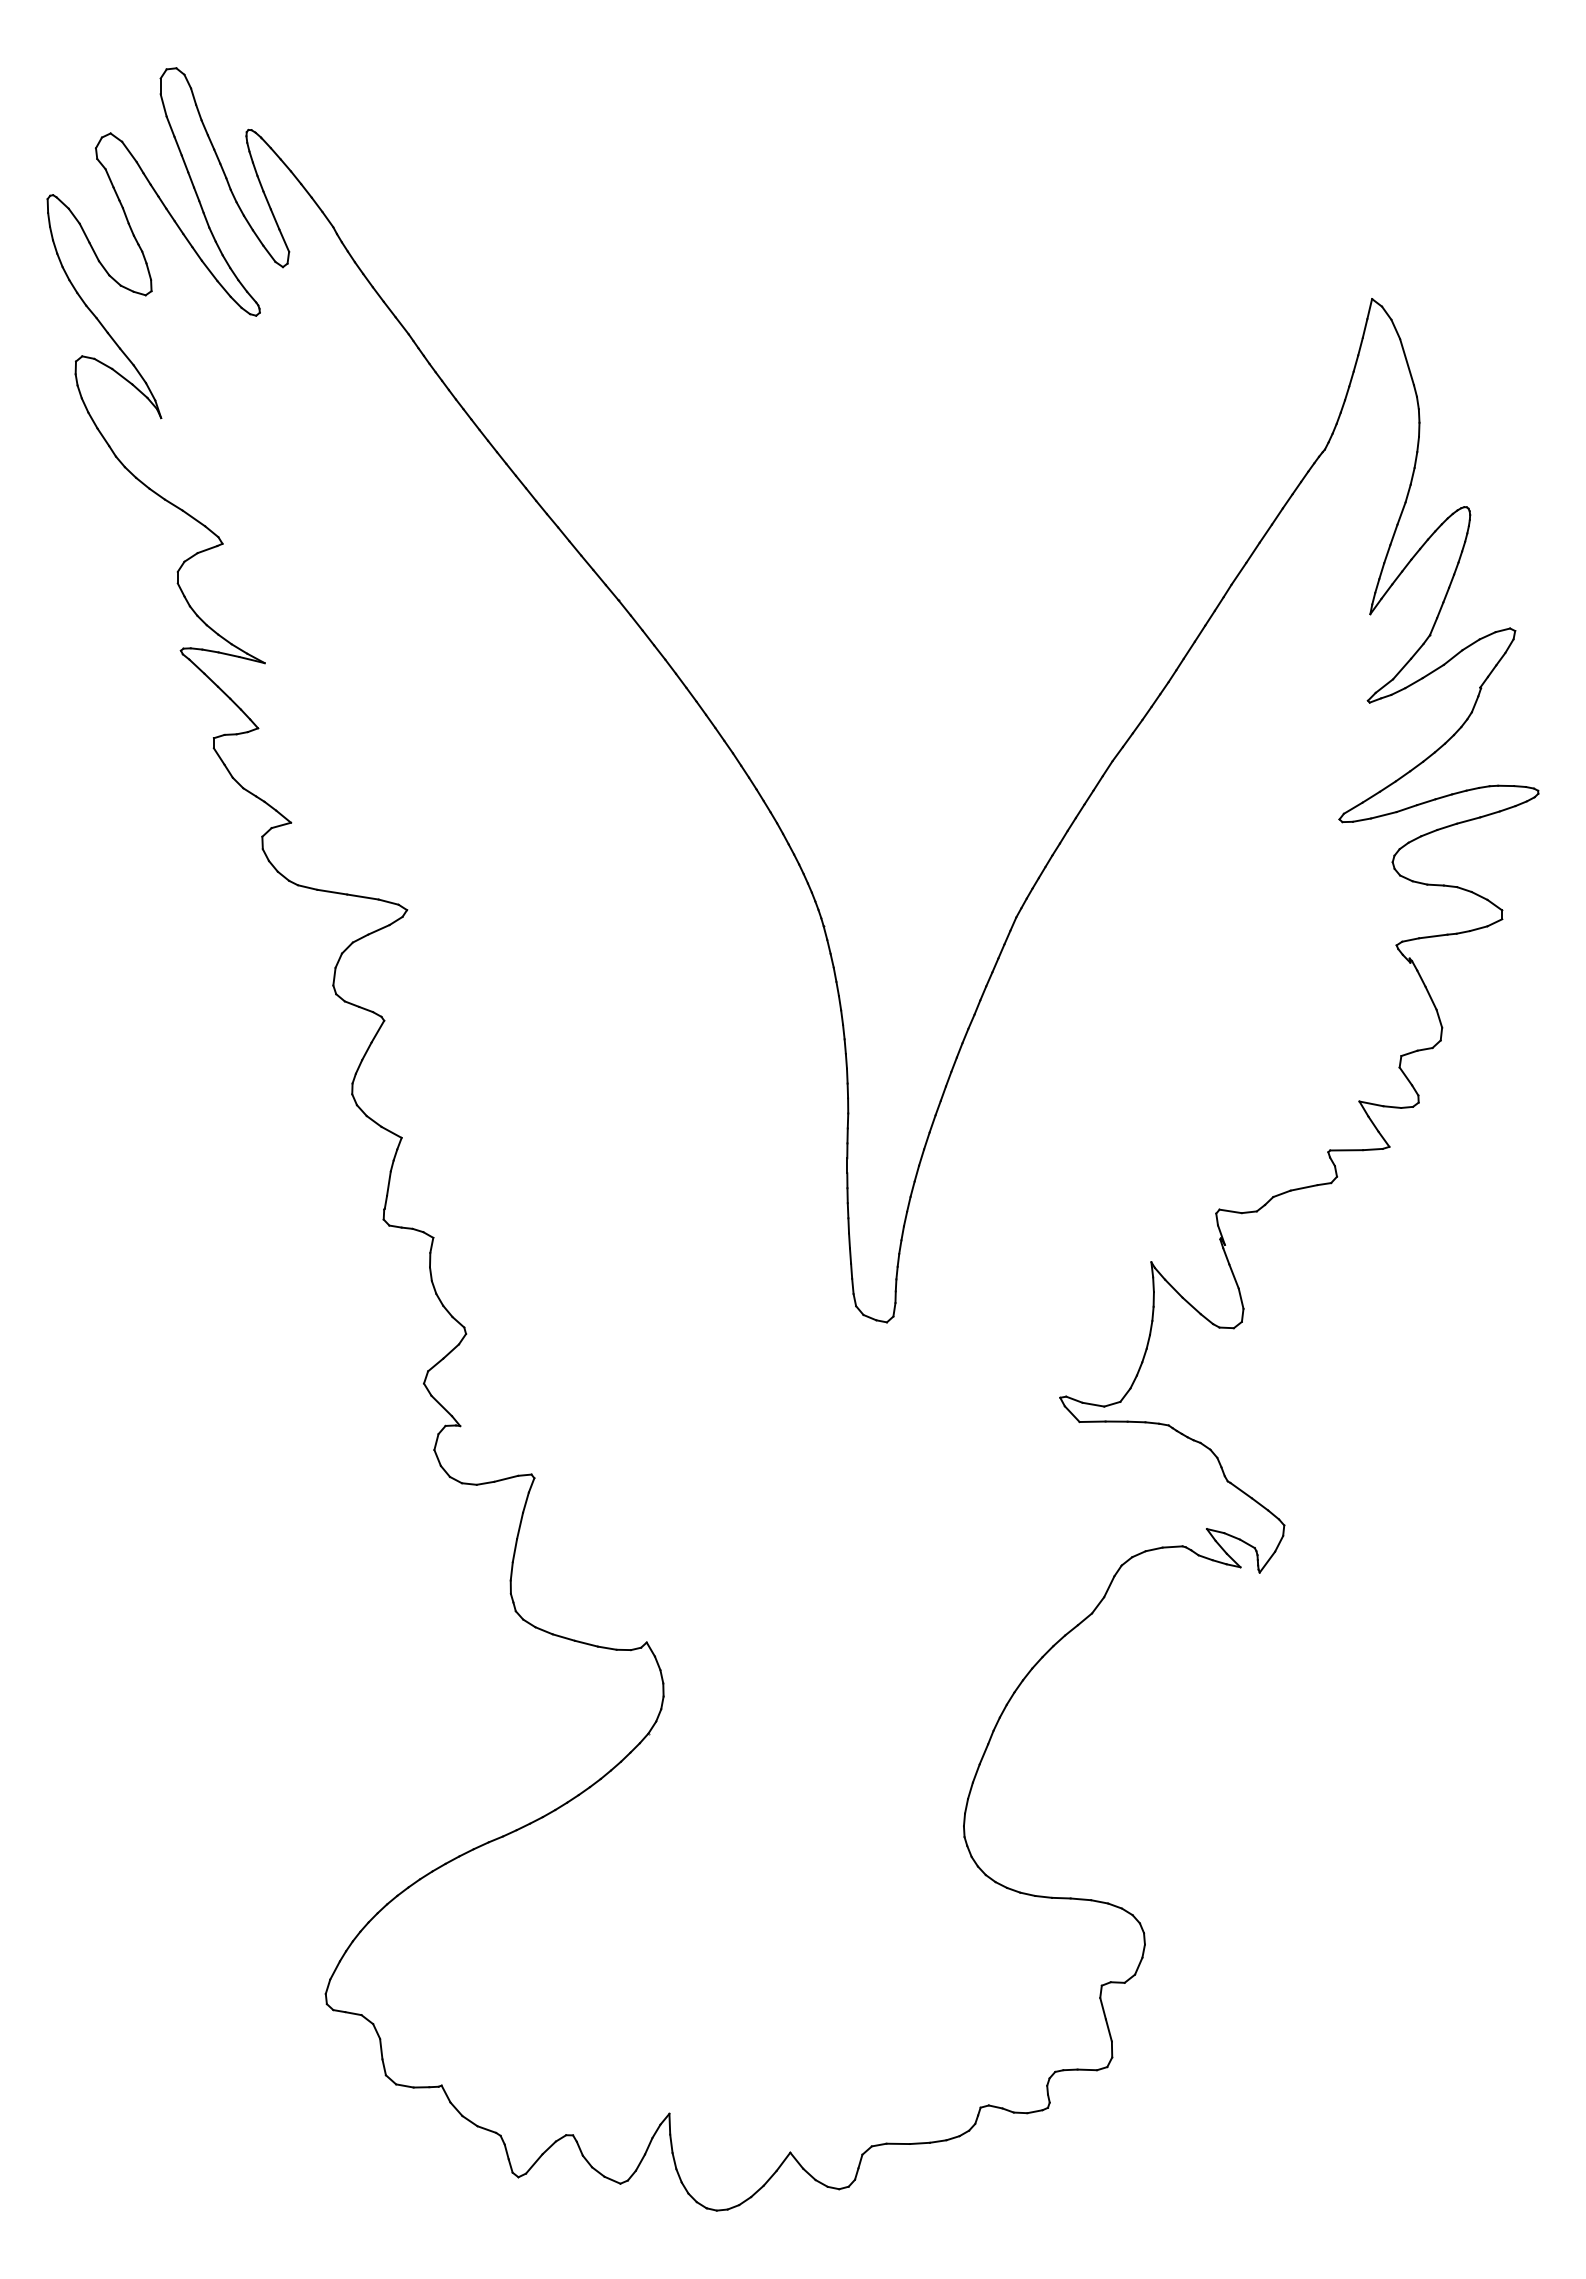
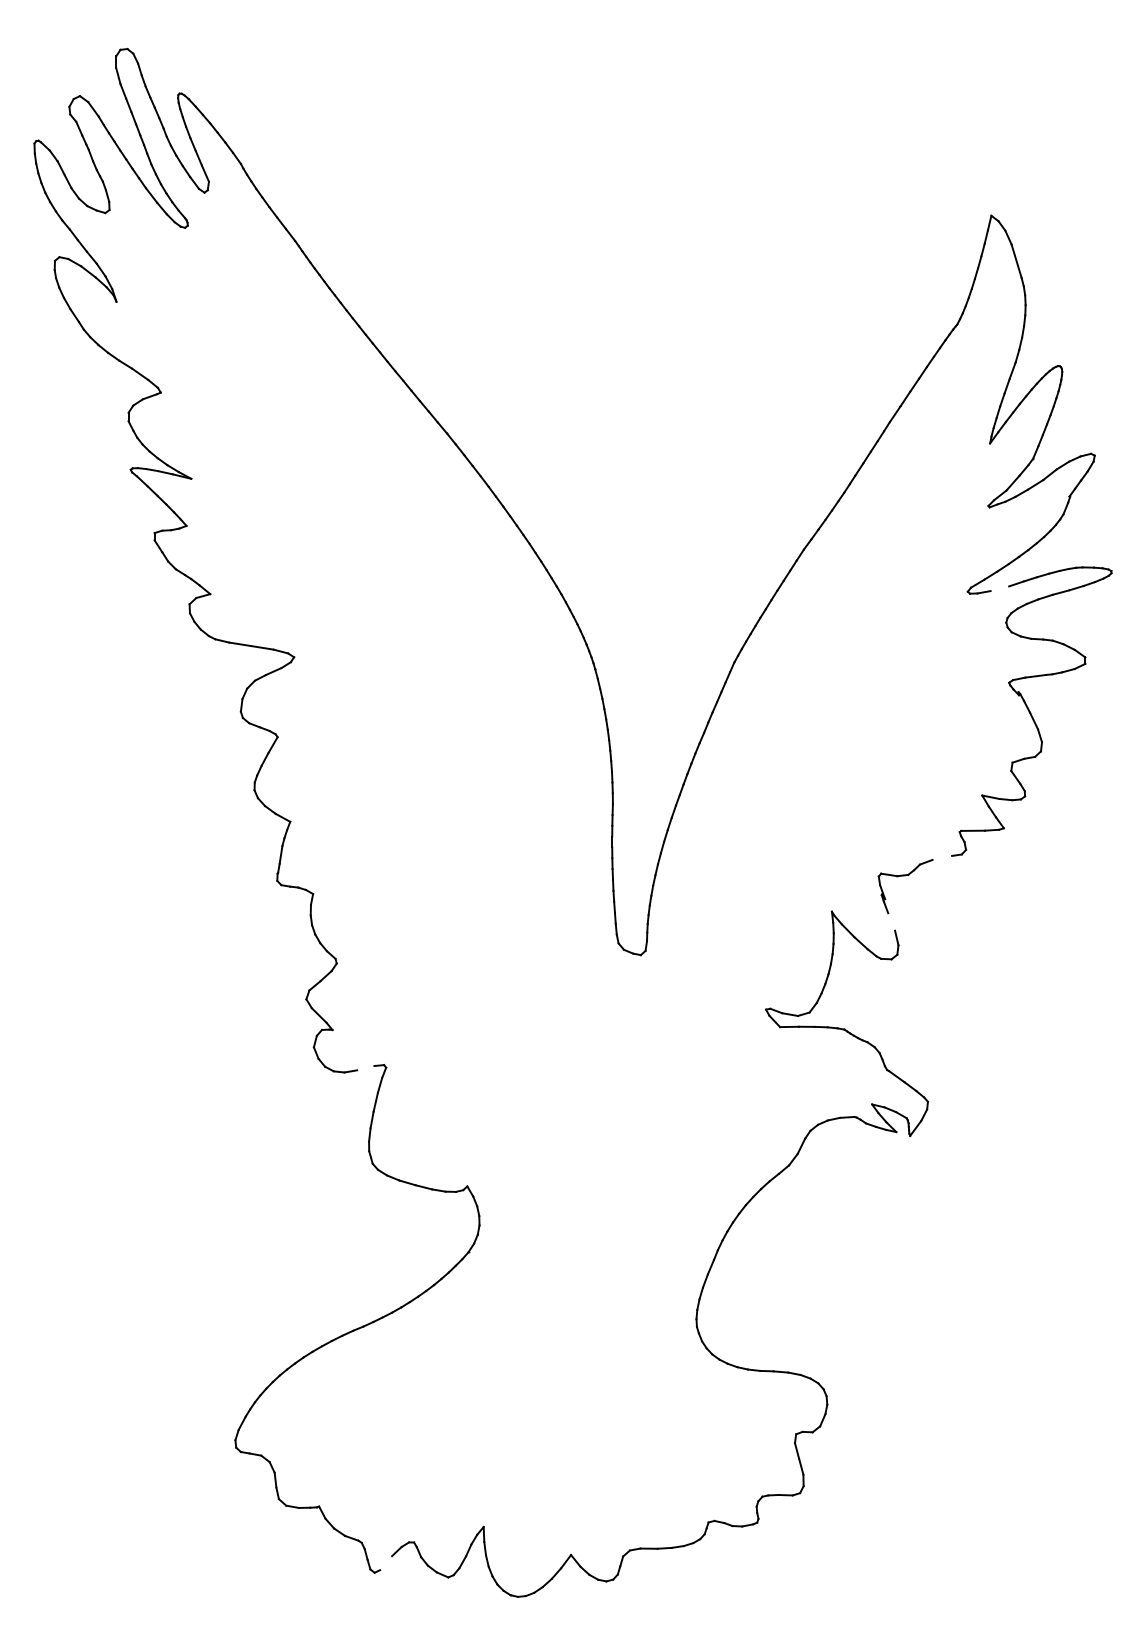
line: (1383, 815) -> (999, 588), removed
line: (1303, 1187) -> (941, 857), removed
line: (1233, 1276) -> (891, 921), removed
line: (506, 1478) -> (366, 1067), removed
line: (534, 2163) -> (386, 1562), removed

